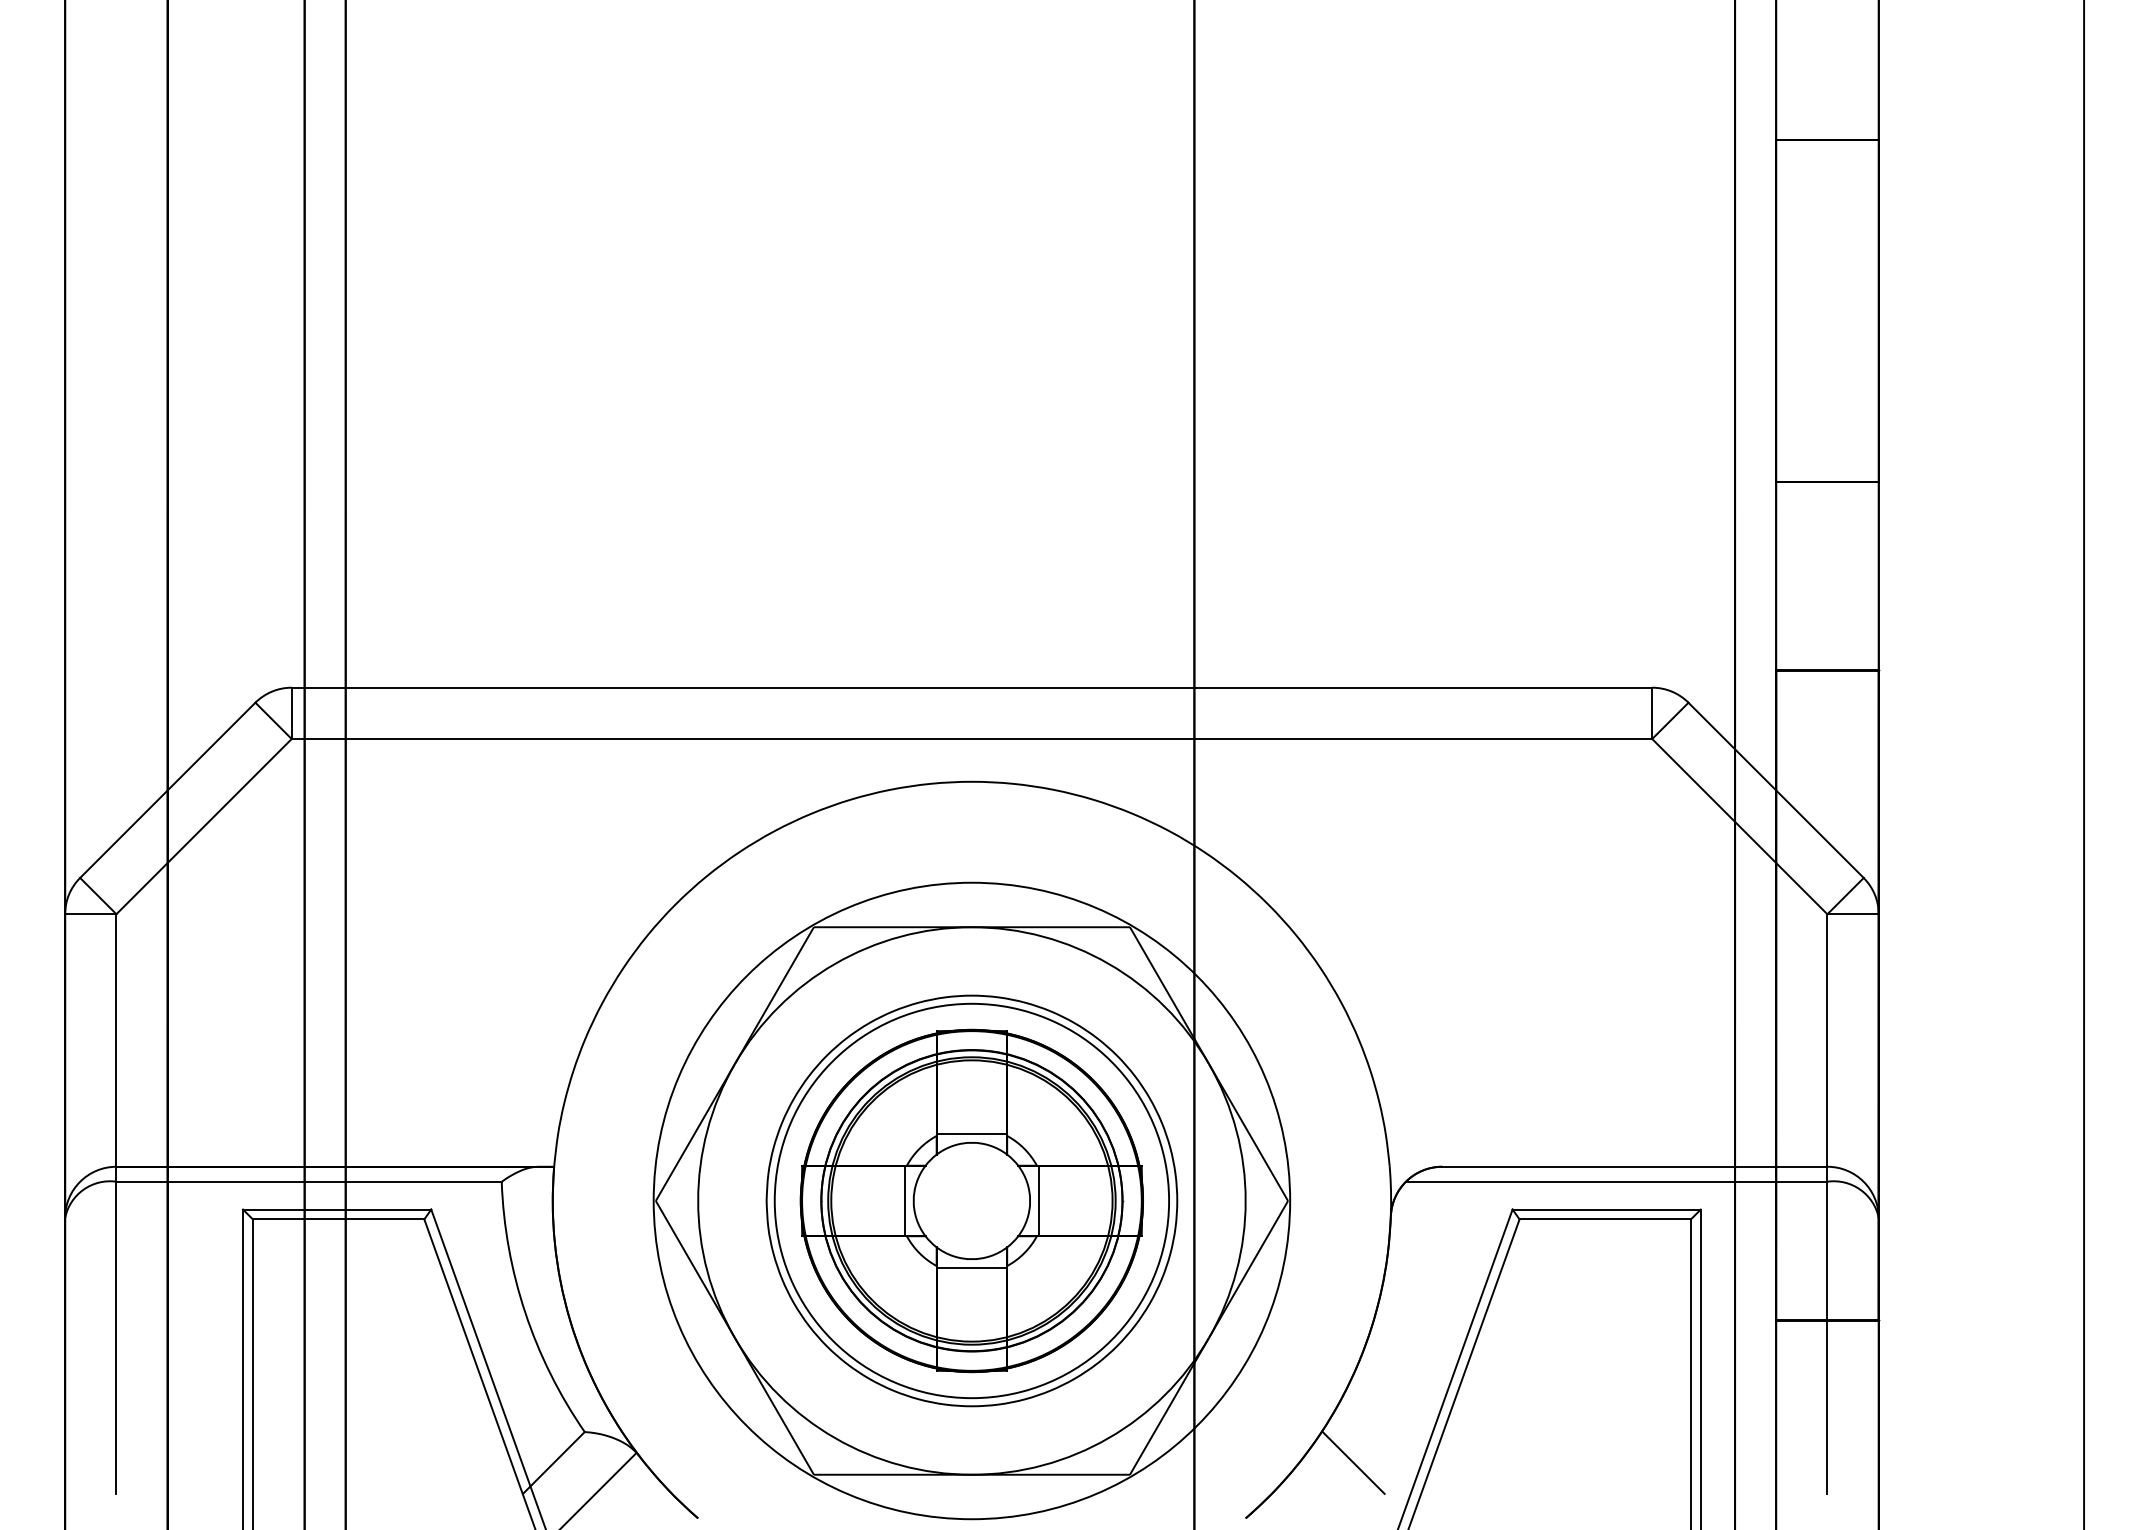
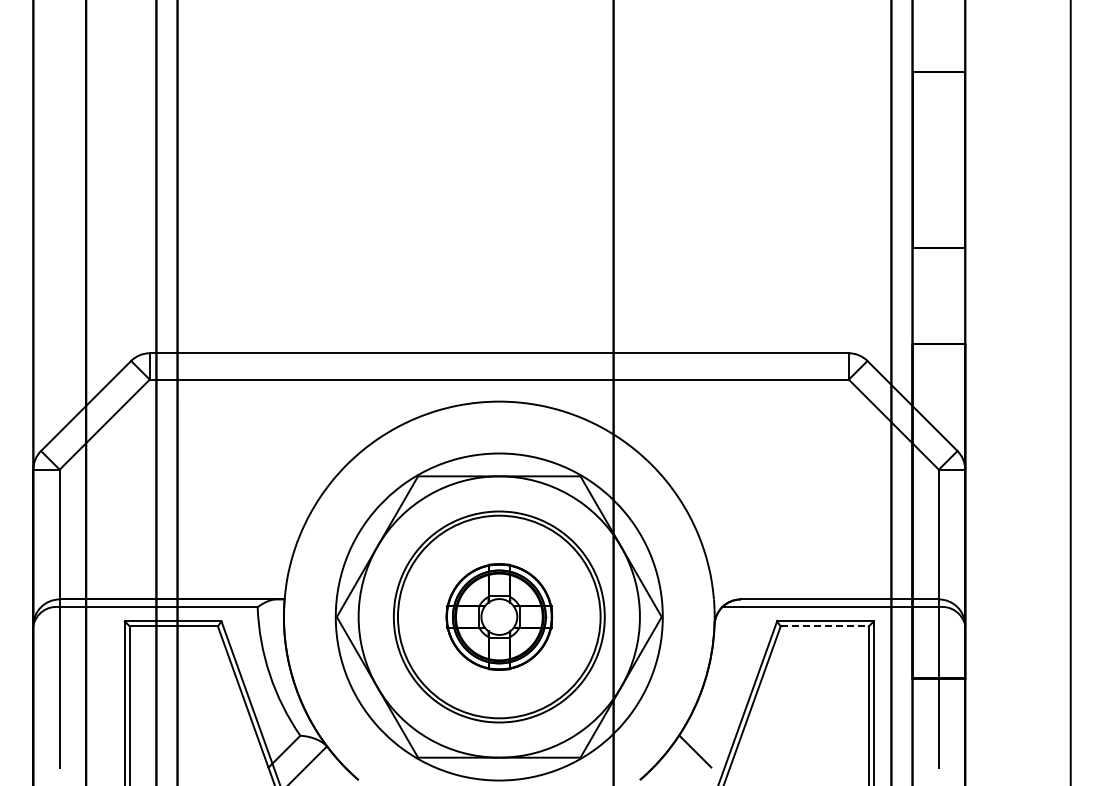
part: (972, 1199) -> (499, 616), size x0.6
line: (1606, 1219) -> (825, 626), solid -> dashed

